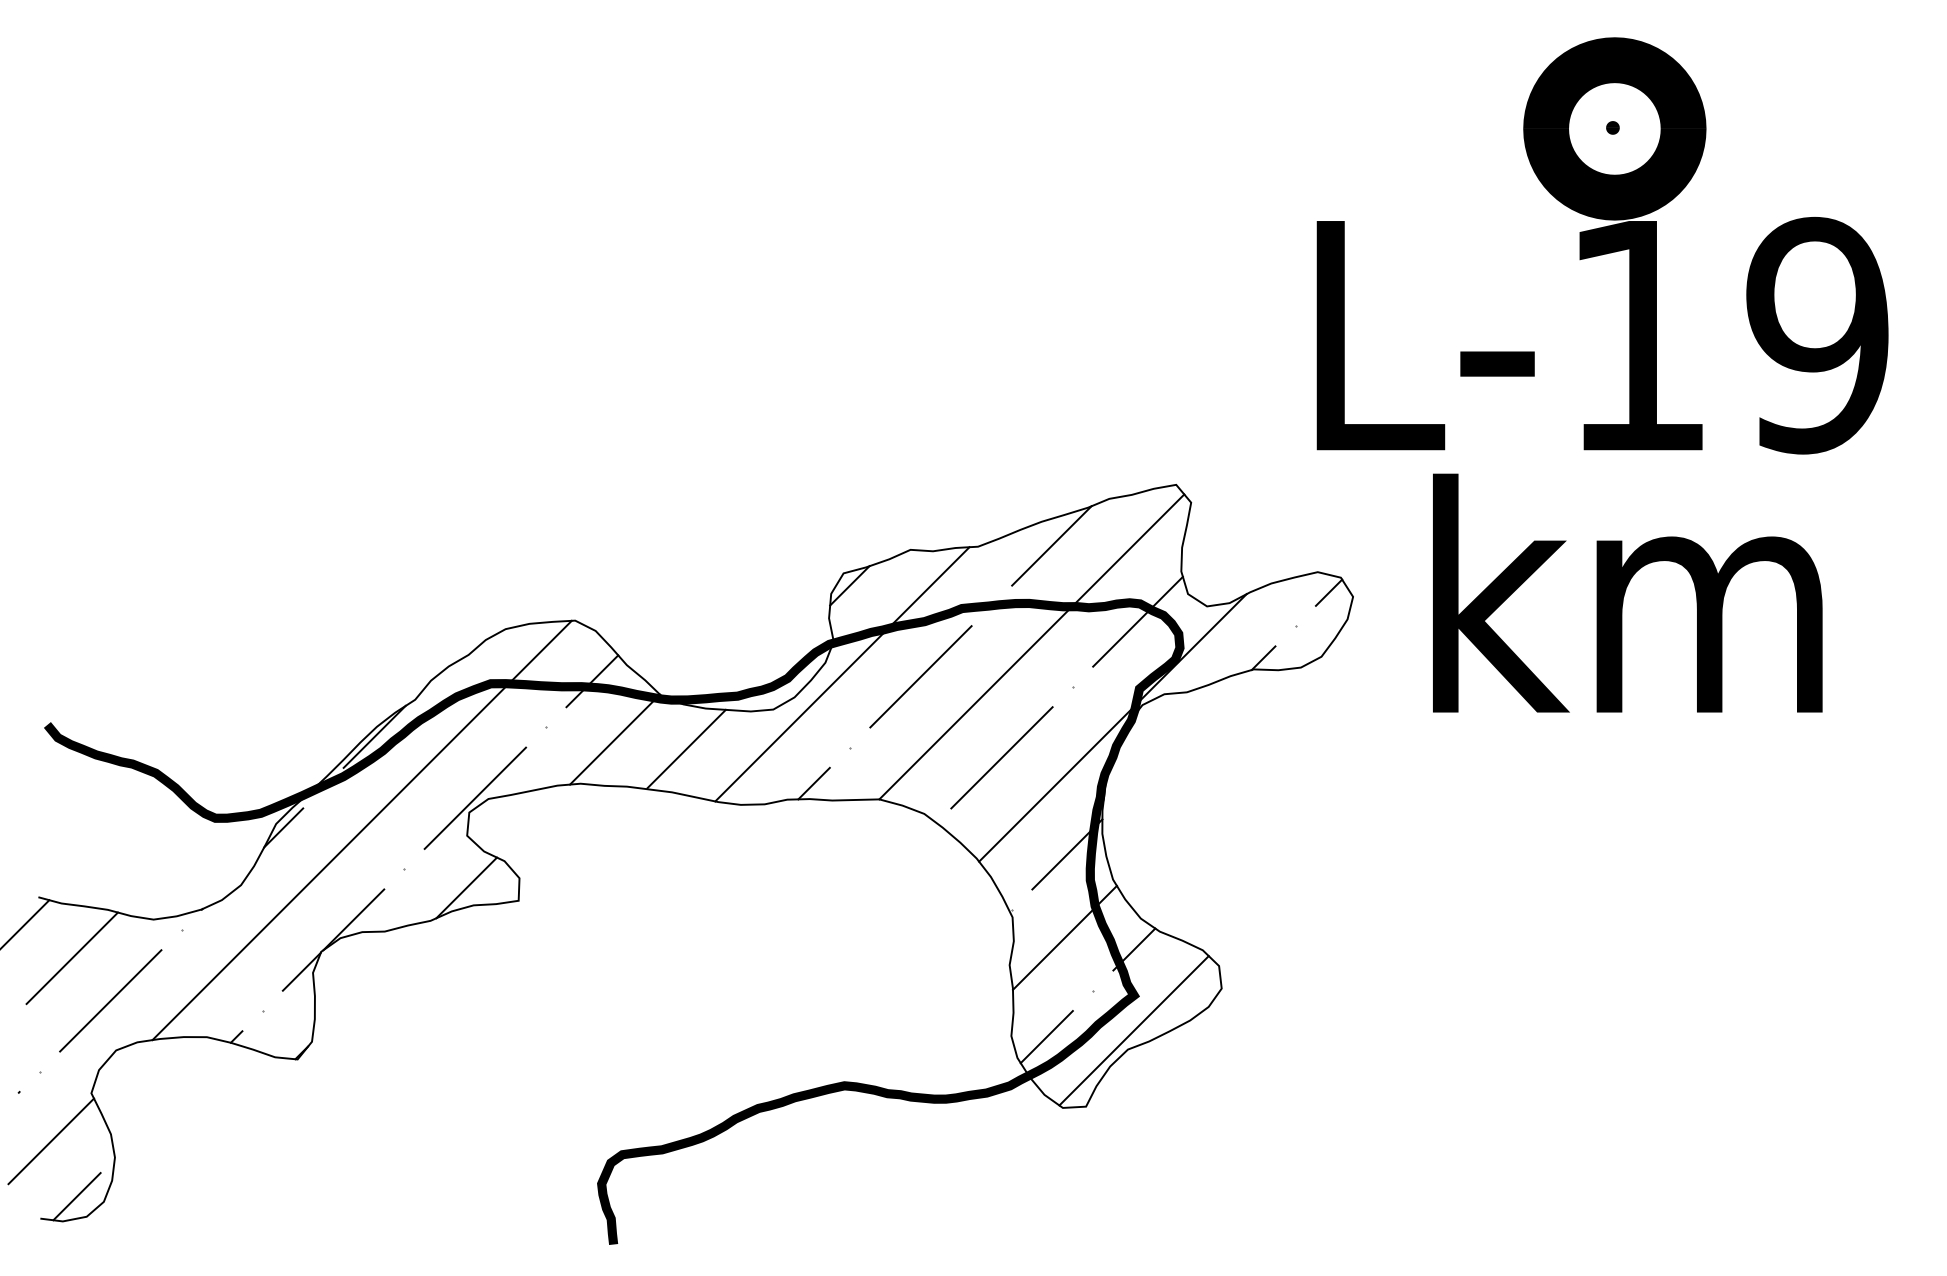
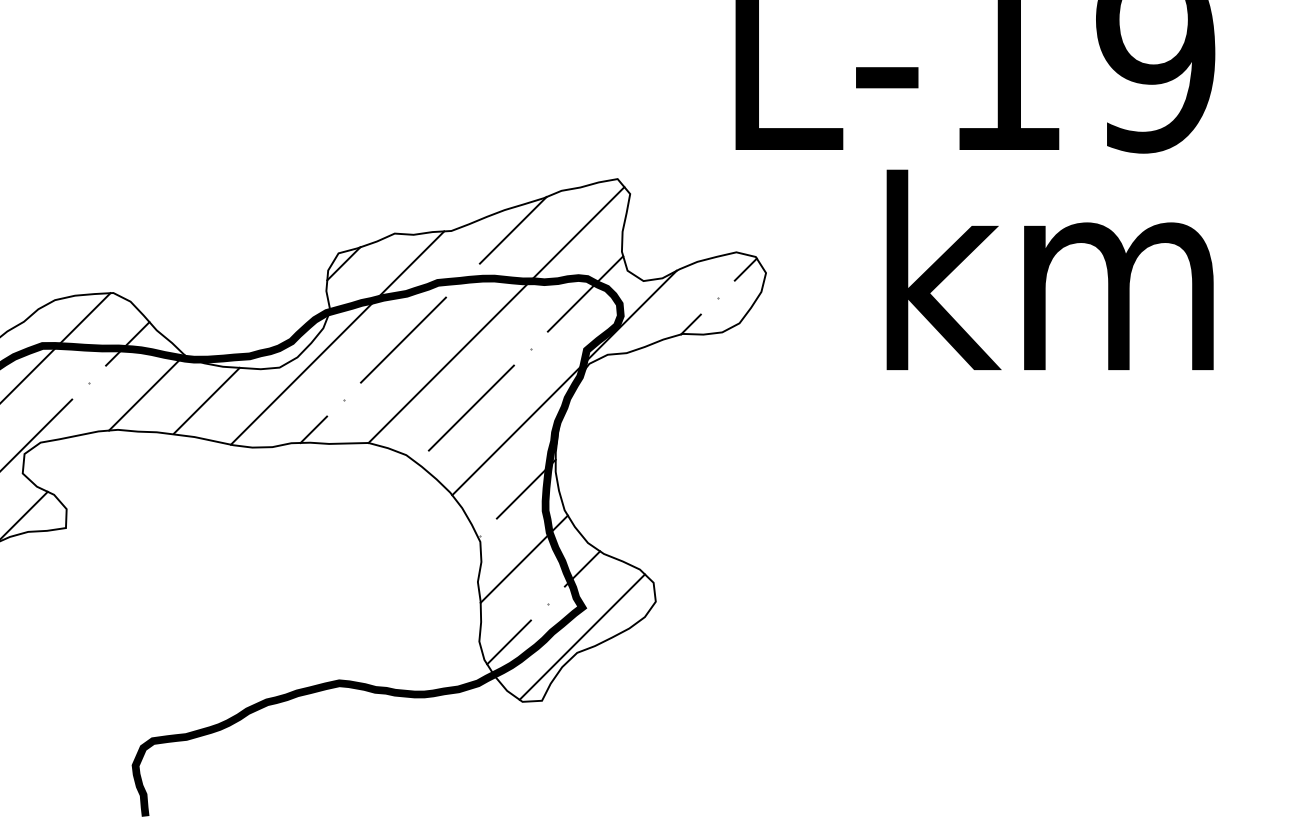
text: (1627, 592) -> (1049, 269), moved

